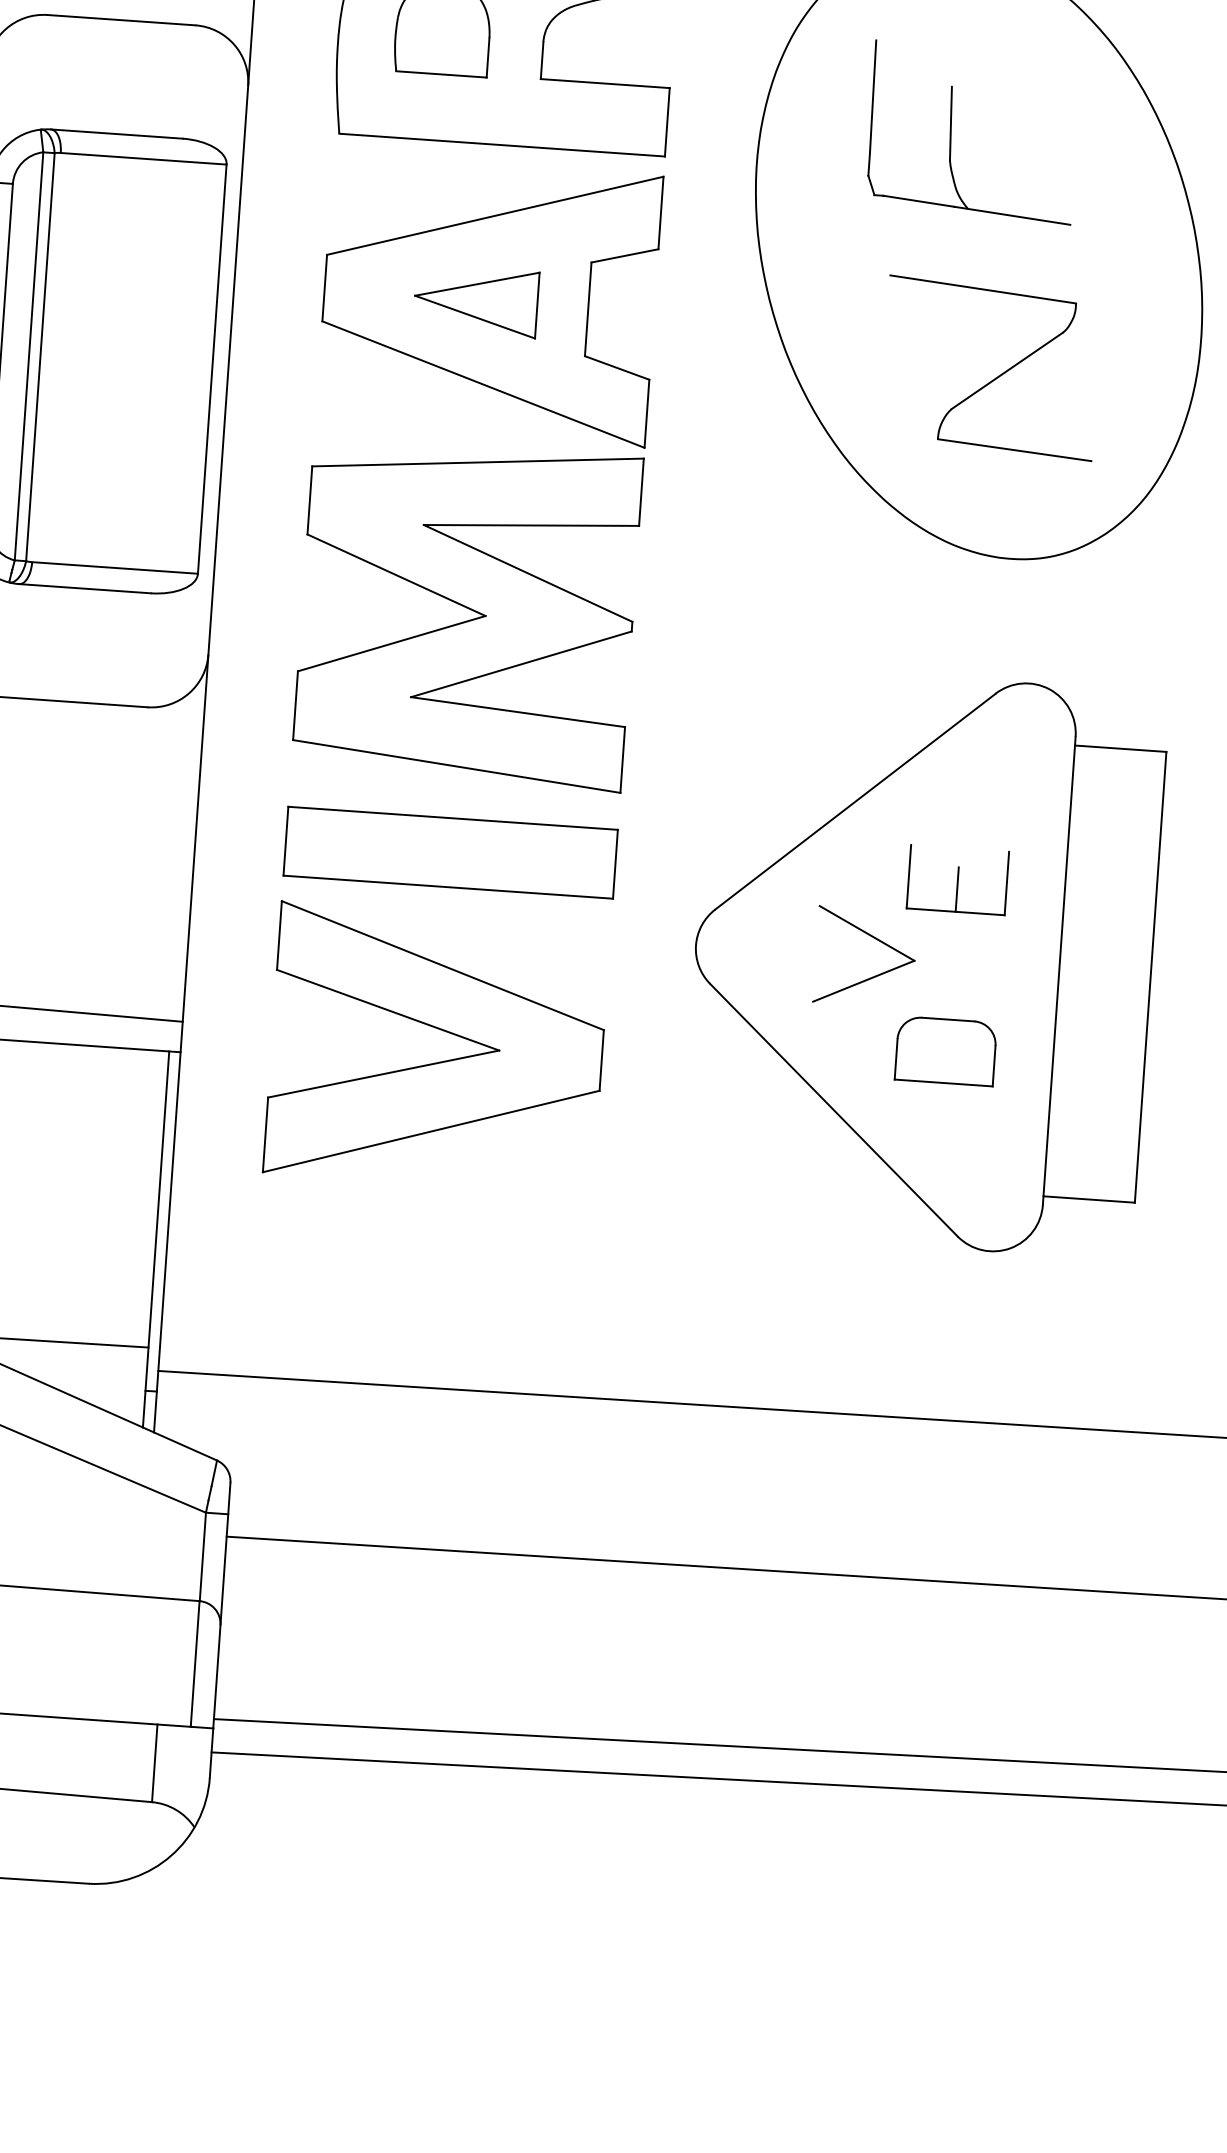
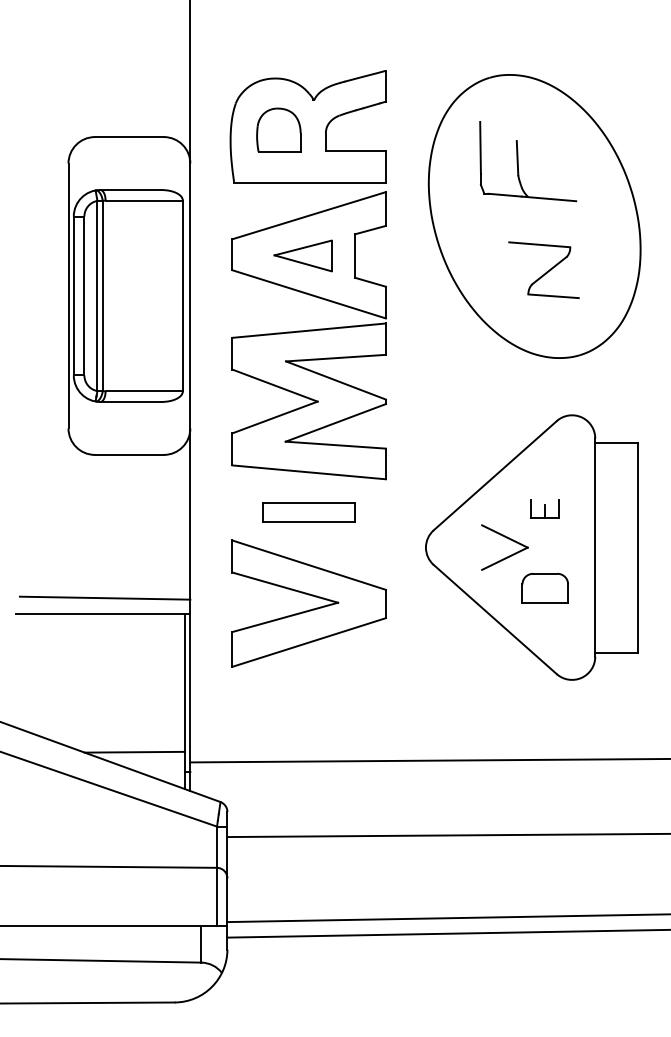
part: (989, 366) -> (543, 269), size x0.7
part: (449, 852) -> (308, 512), size x0.6
part: (956, 879) -> (544, 508), size x0.6

